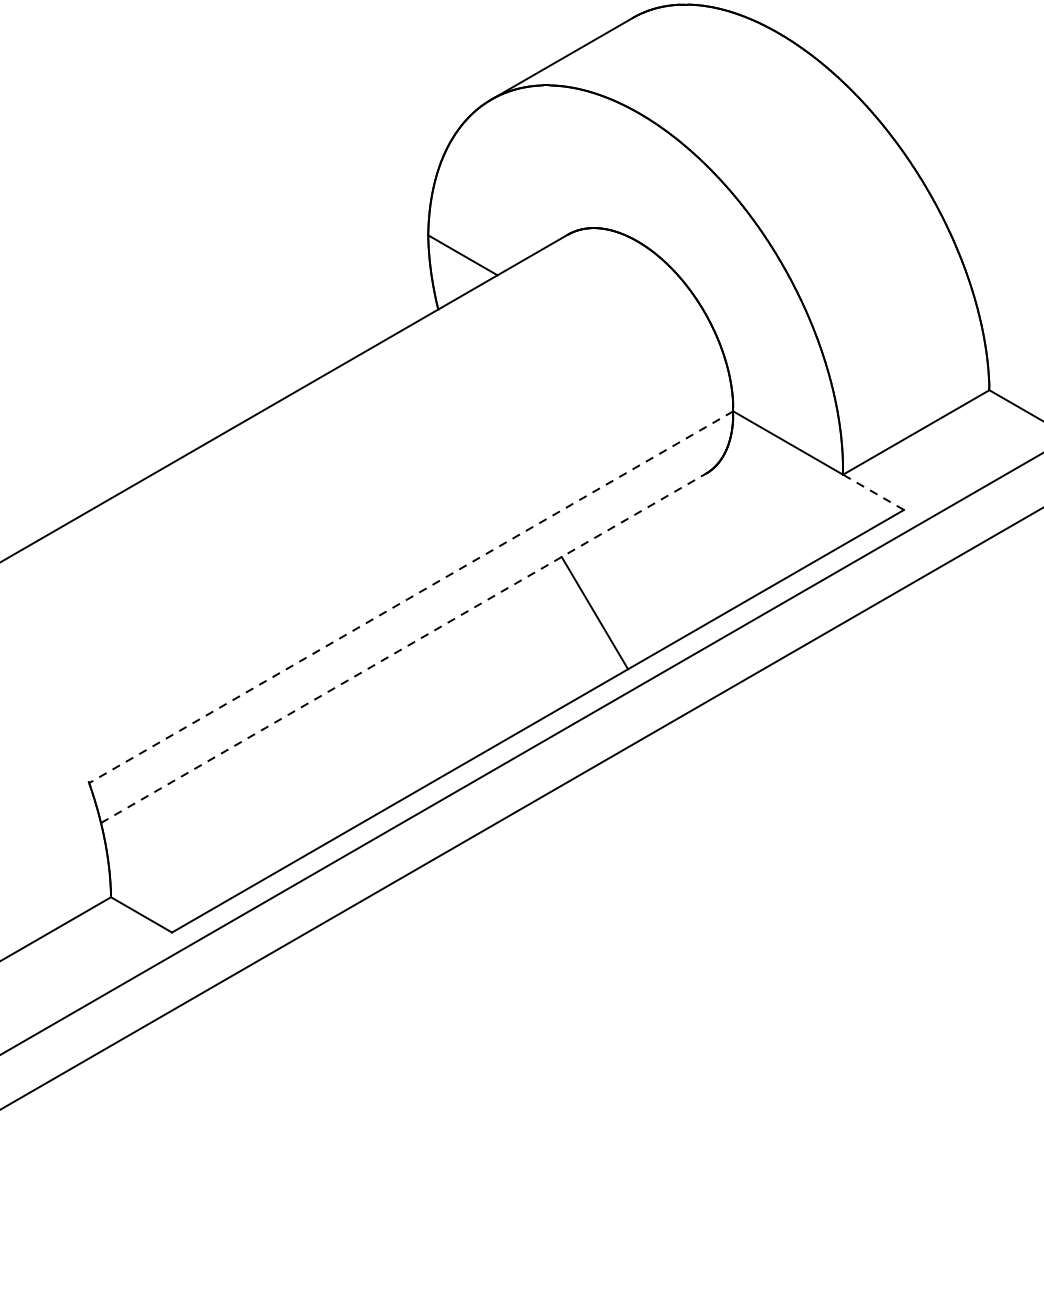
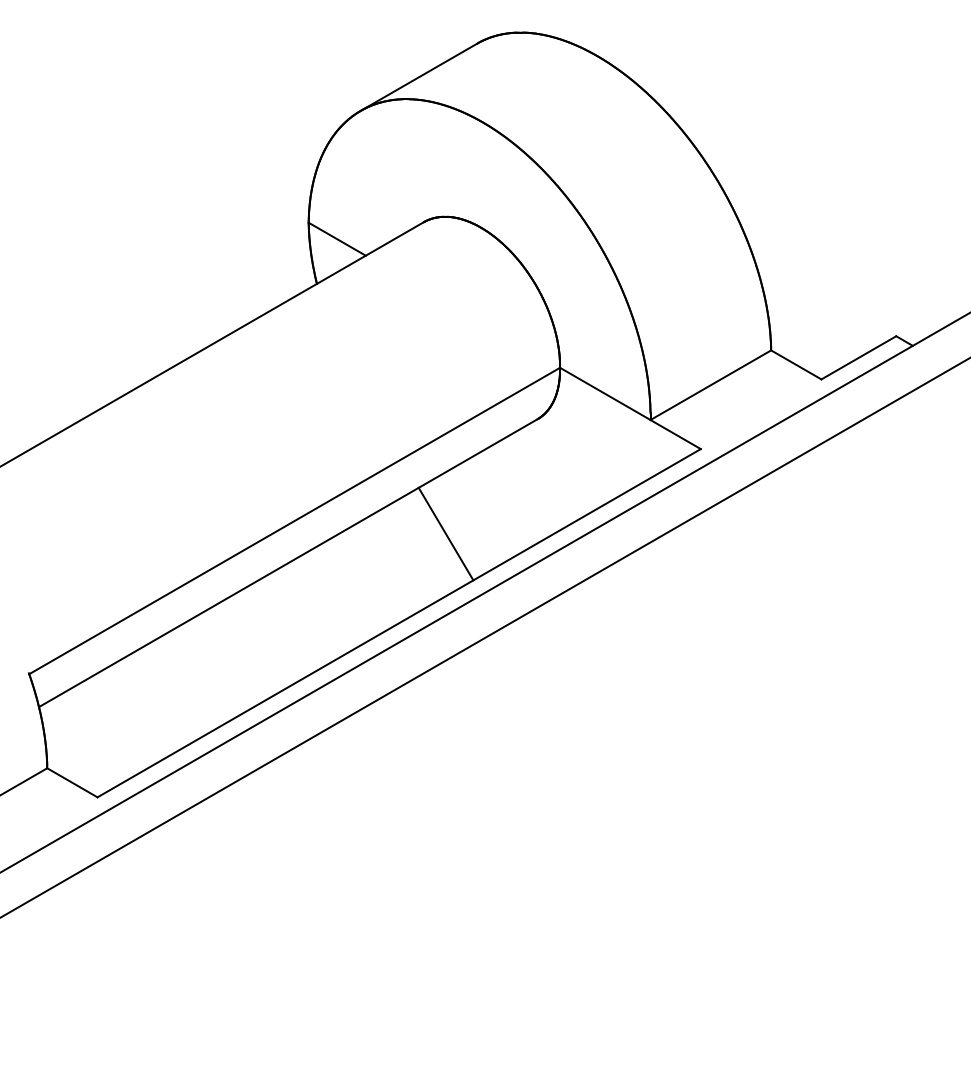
line: (873, 492) -> (675, 434), dashed -> solid
line: (411, 597) -> (294, 521), dashed -> solid
line: (403, 648) -> (288, 563), dashed -> solid

